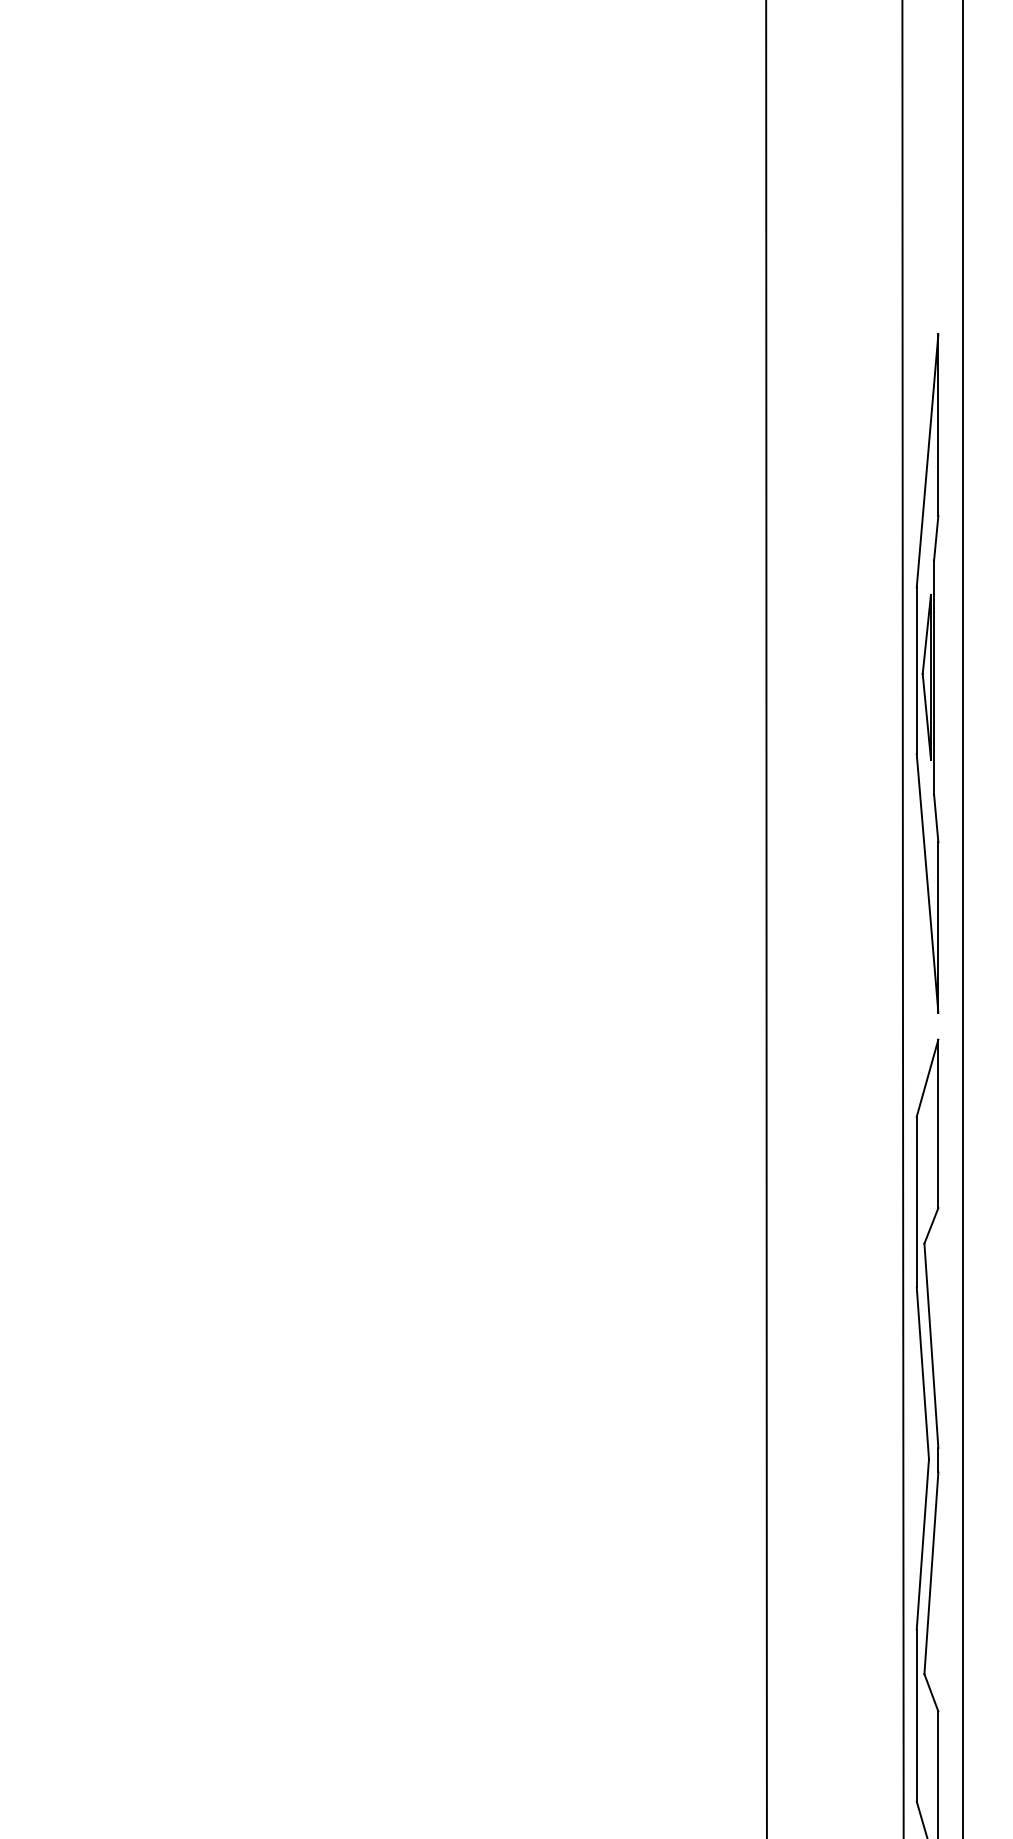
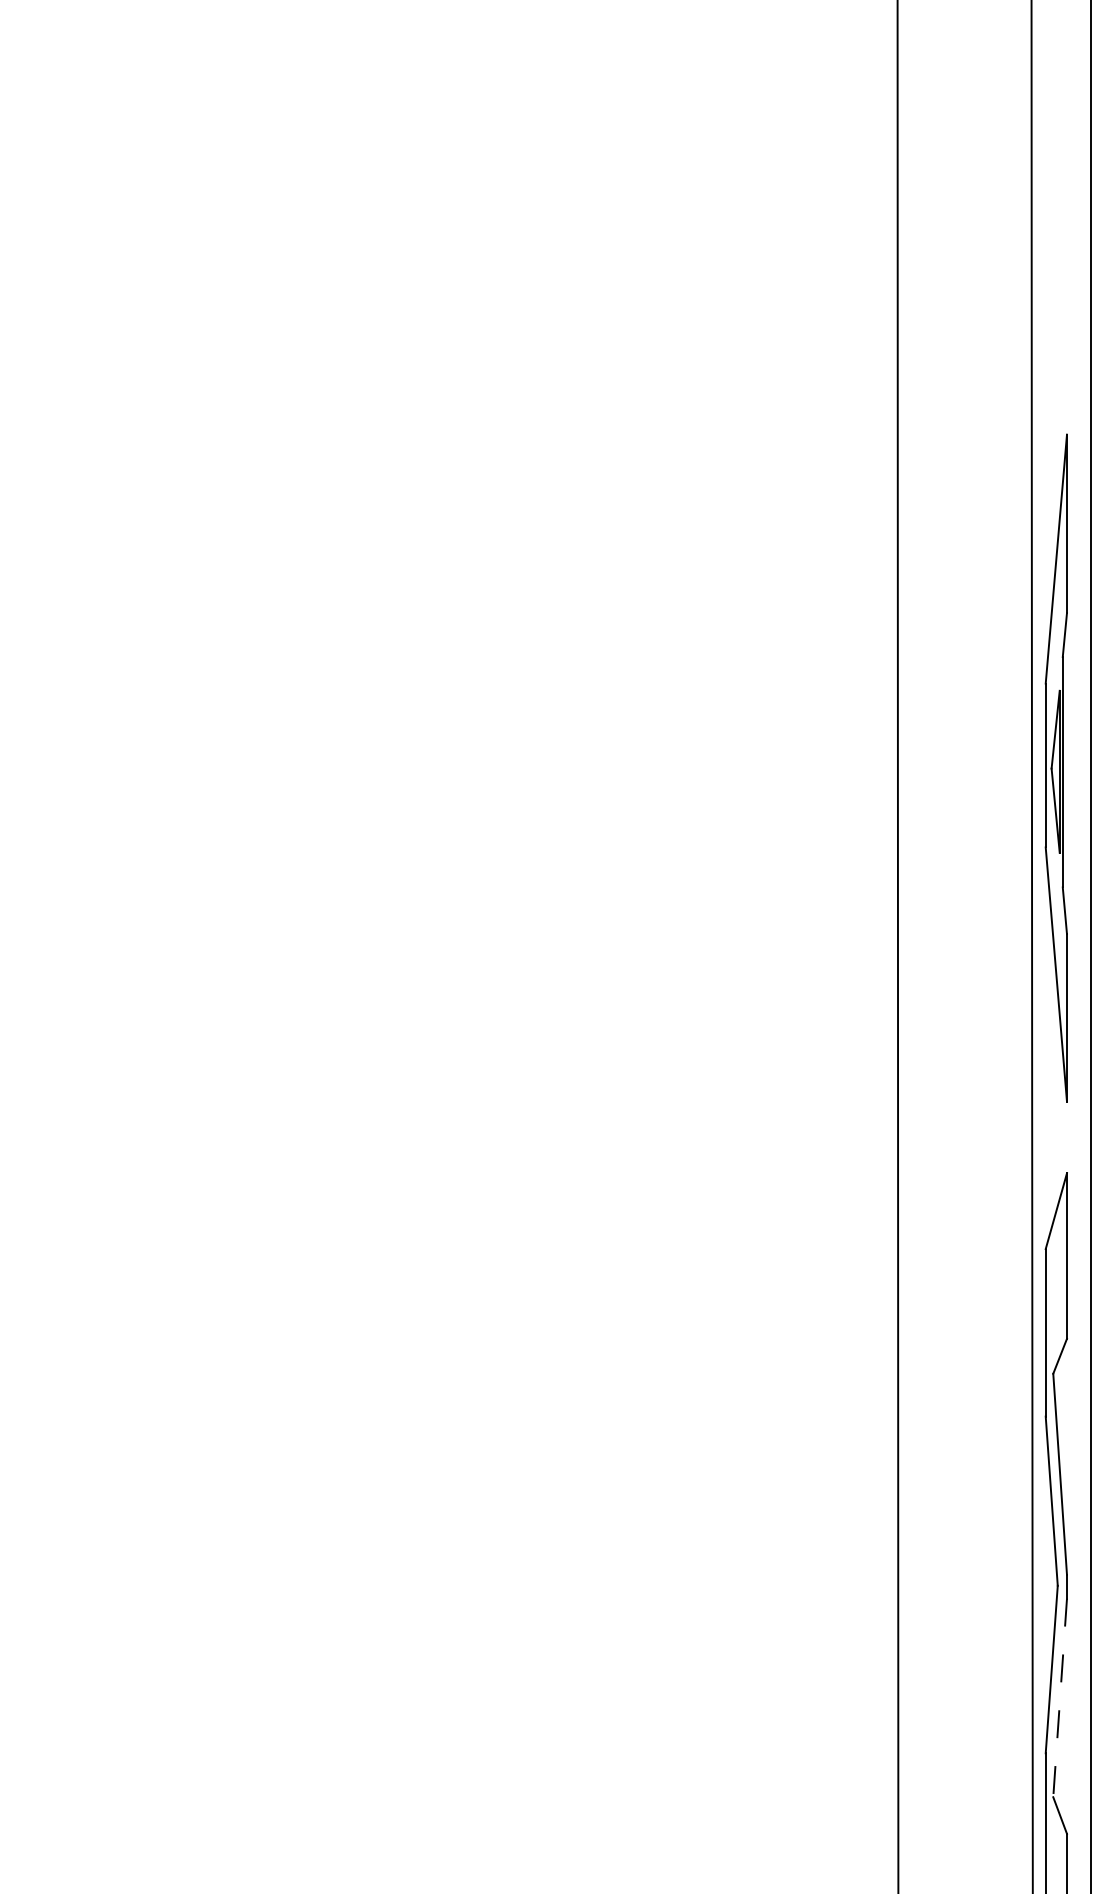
part: (926, 672) -> (1055, 767), moved
line: (931, 1572) -> (1060, 1697), solid -> dashed

